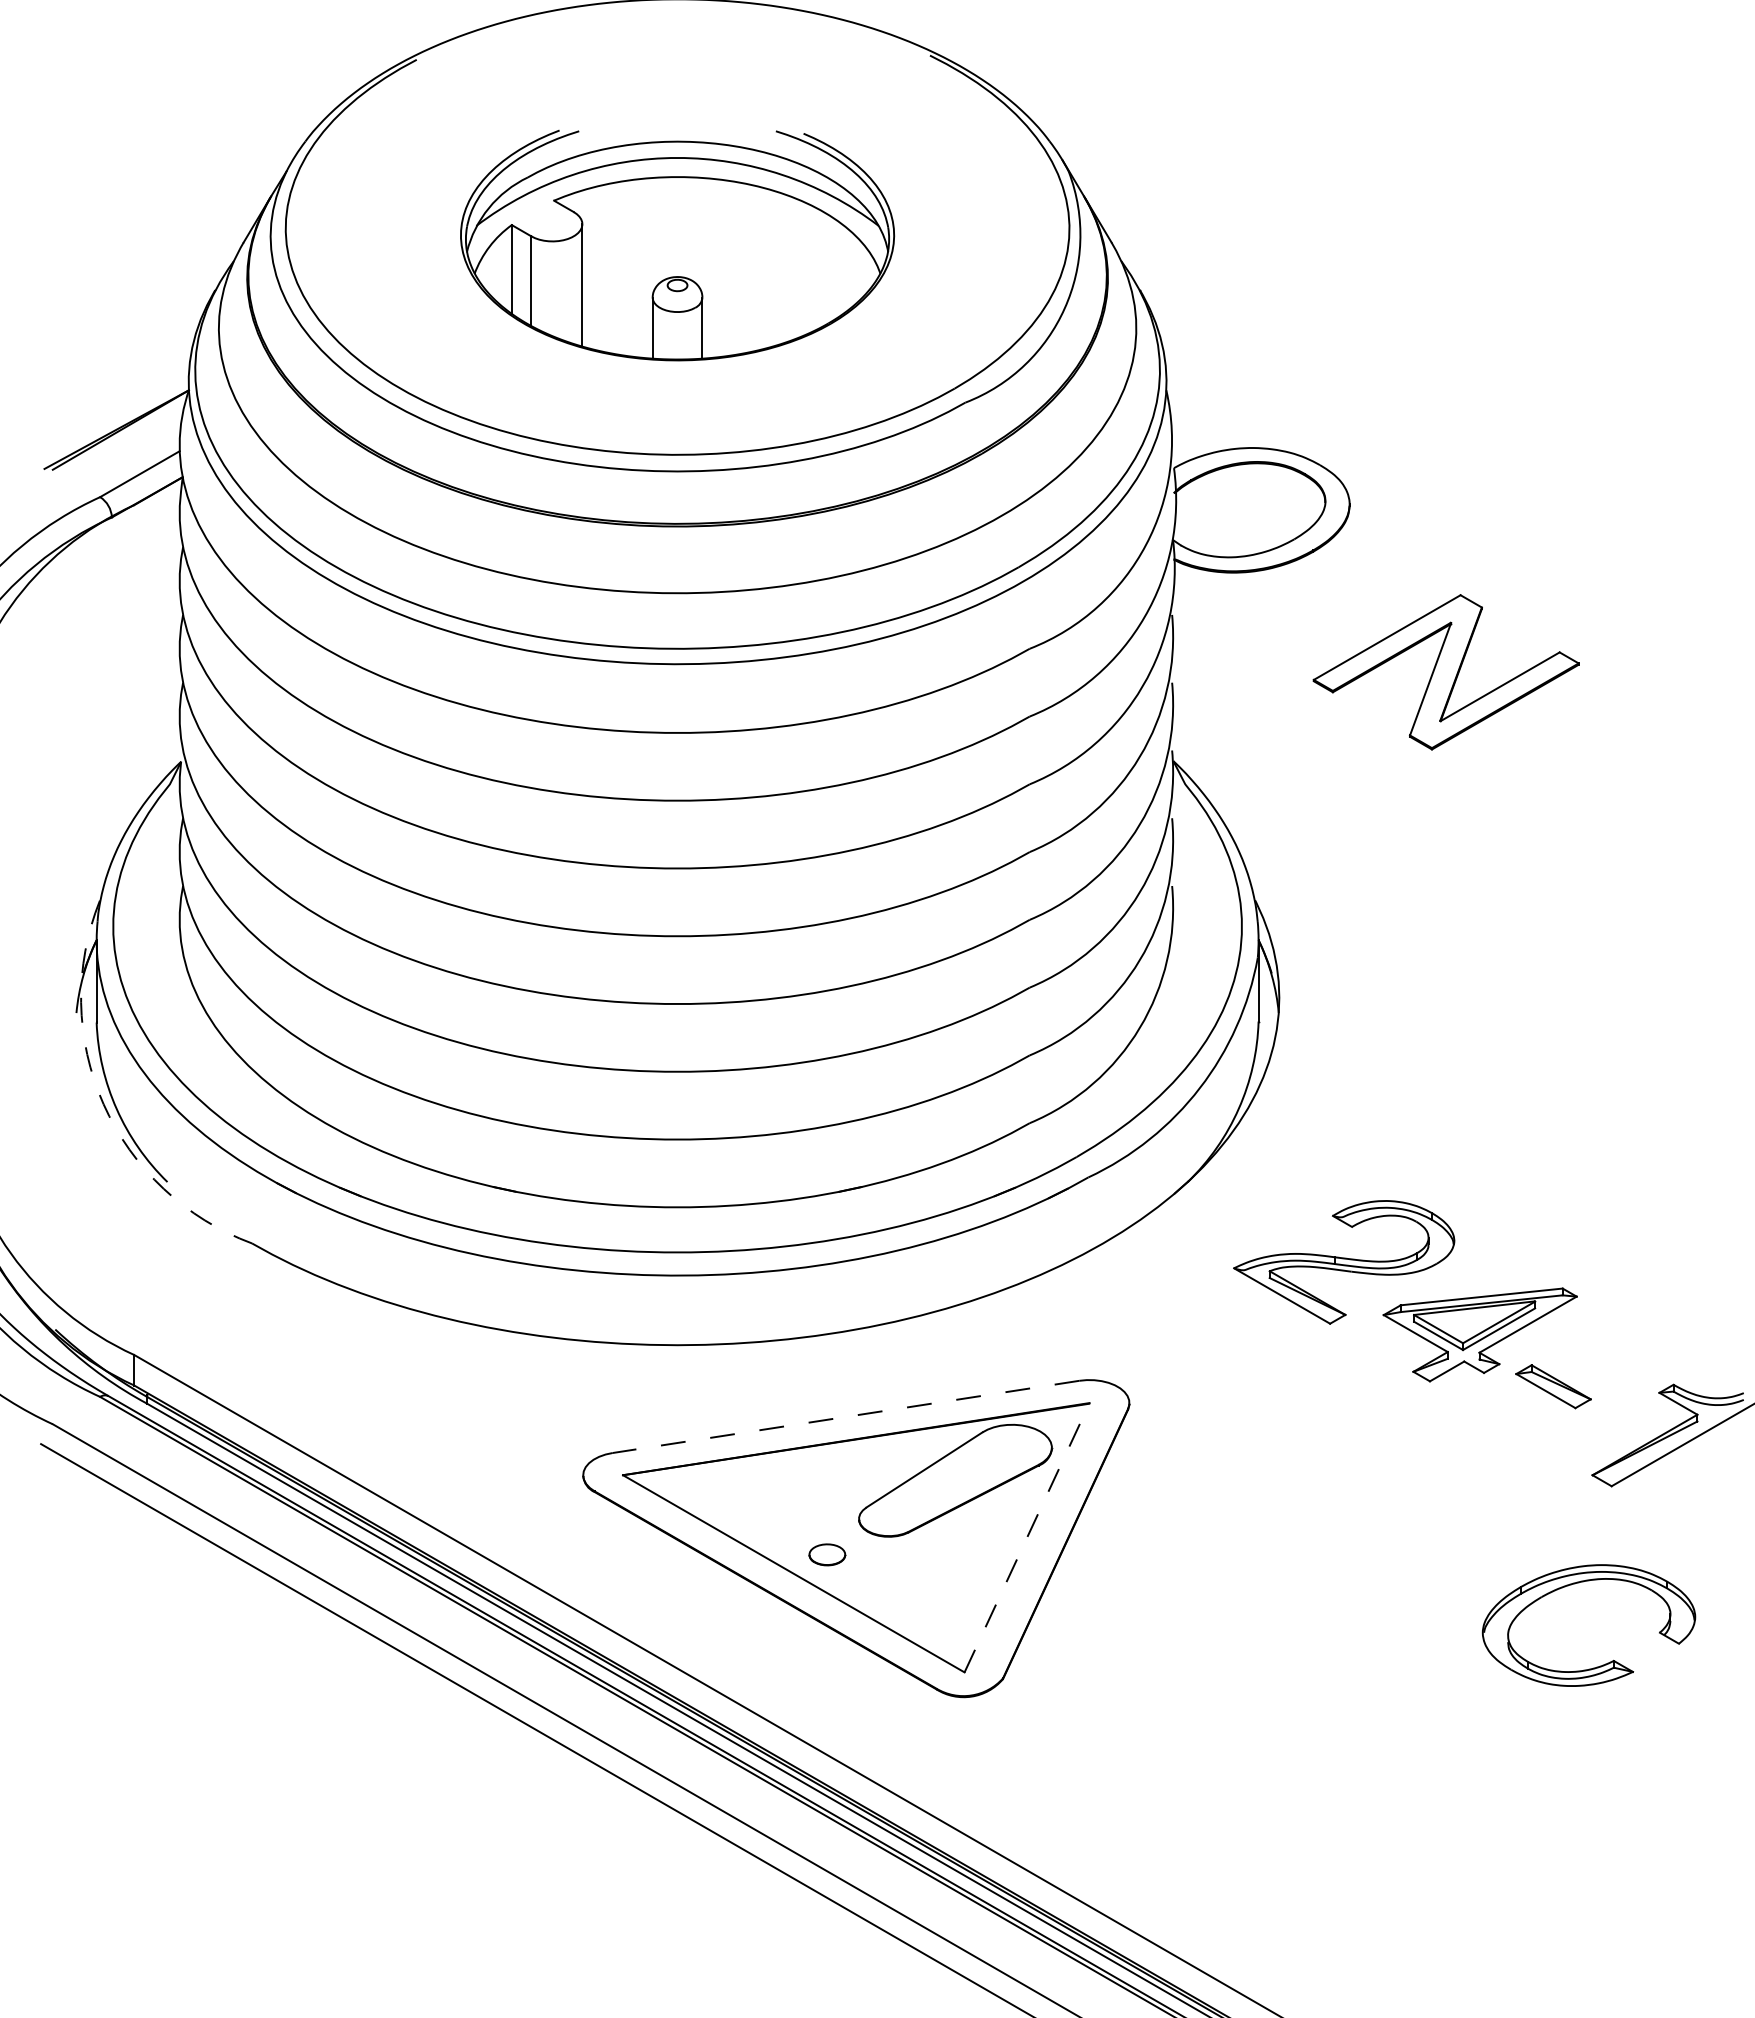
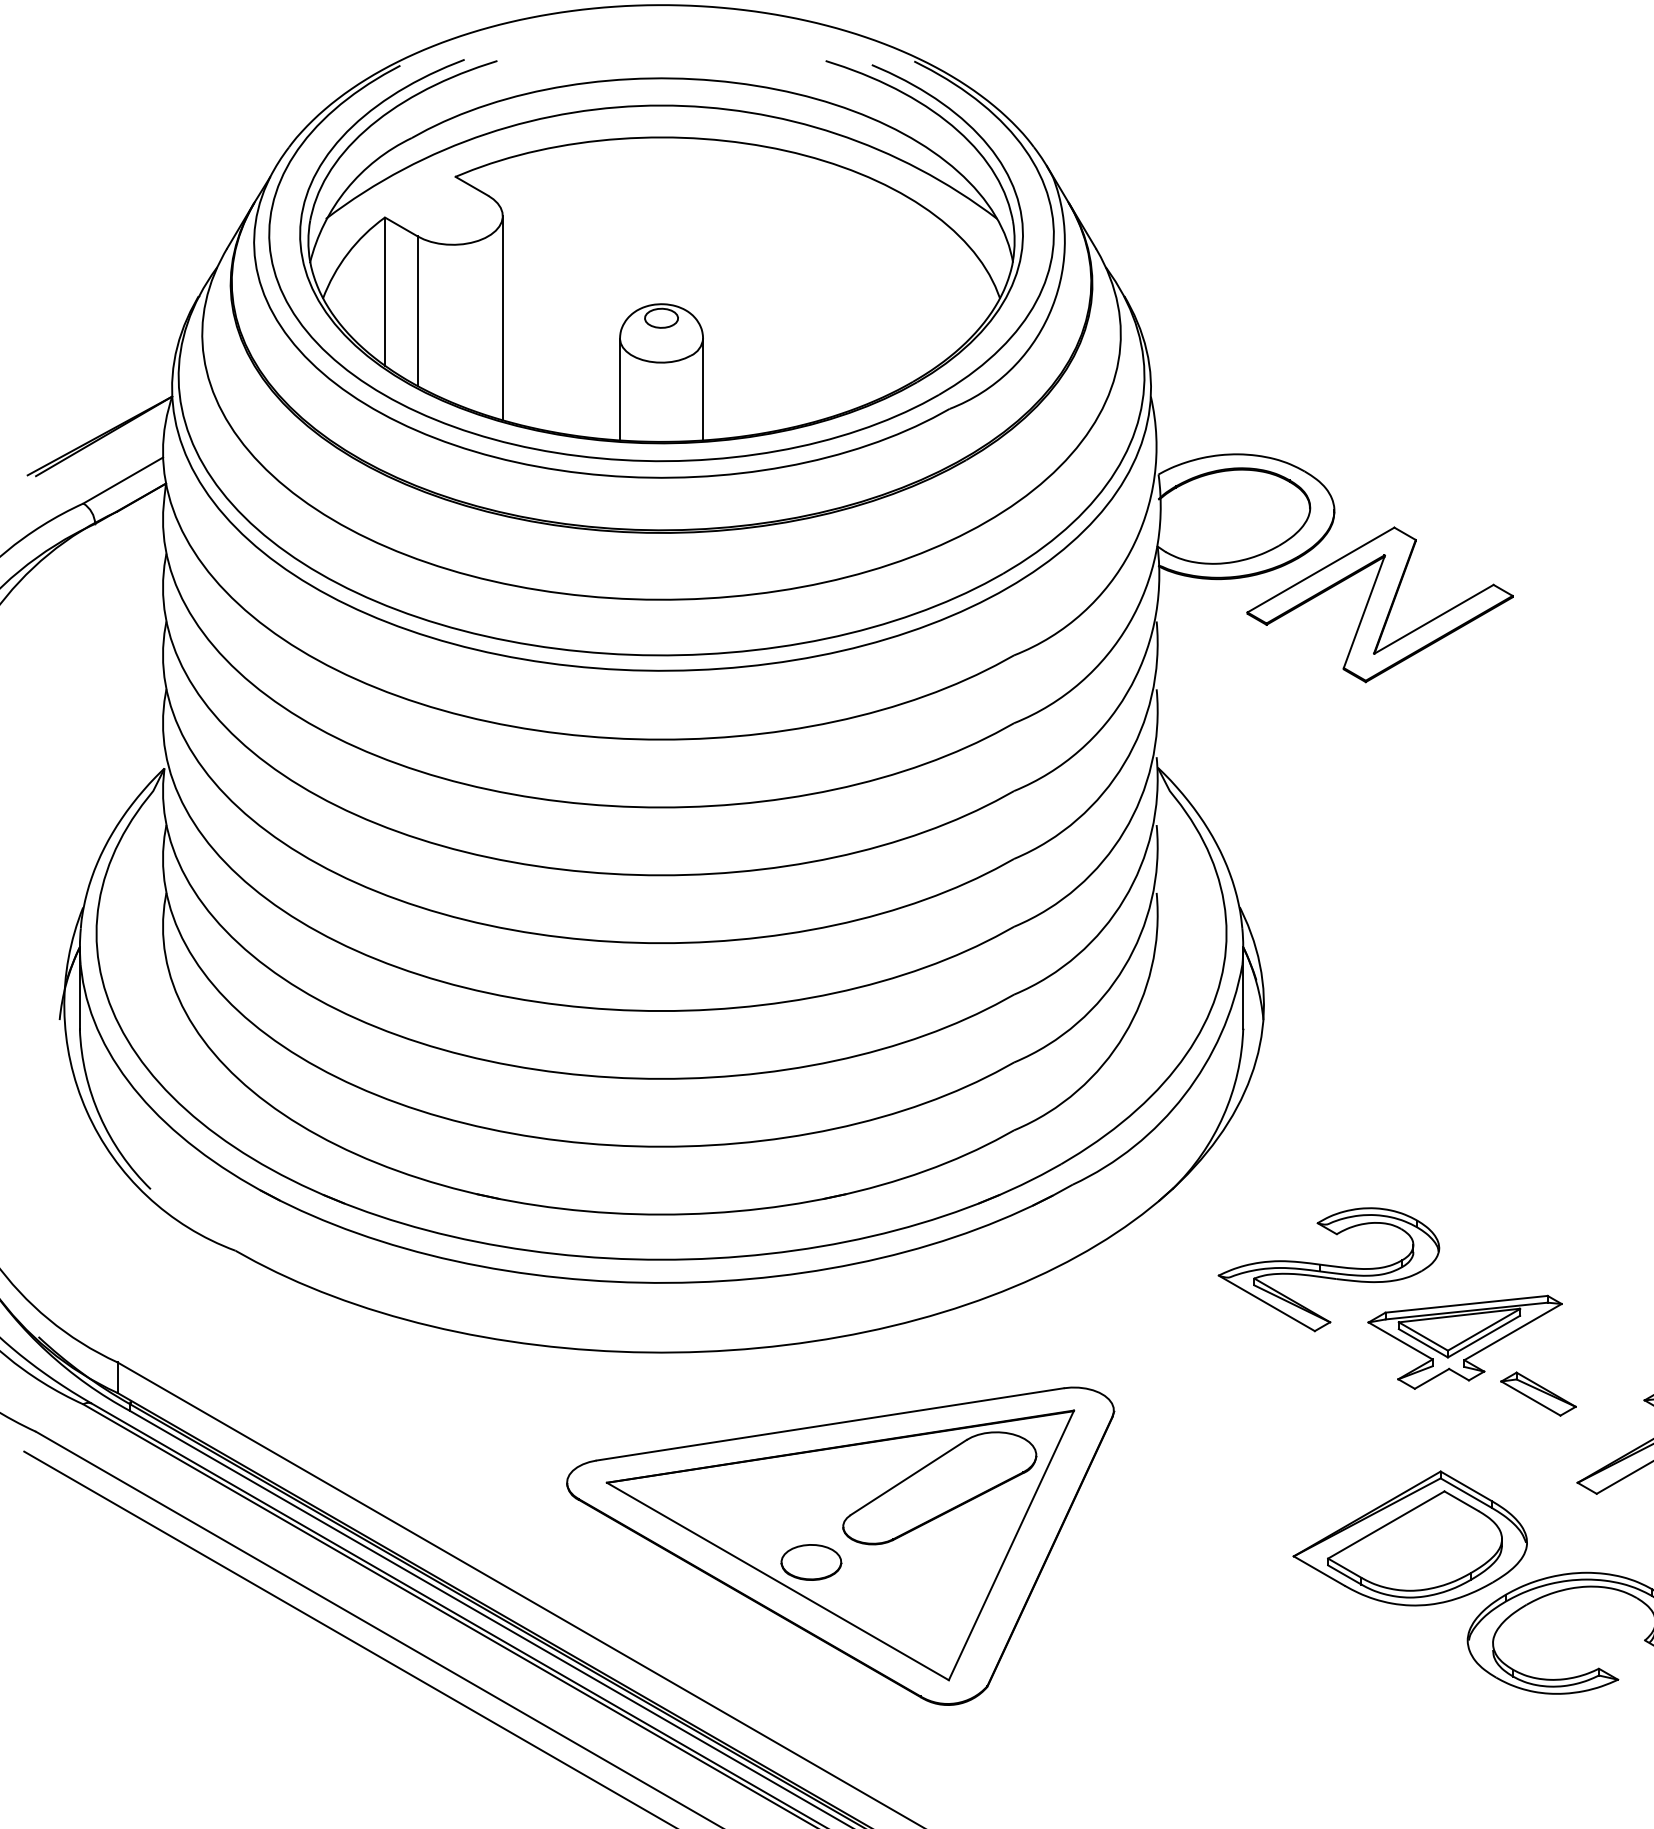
part: (677, 245) -> (661, 251), size x1.67
part: (1445, 672) -> (1379, 605), moved
arc: (103, 1104) -> (86, 1111), dashed -> solid
line: (845, 1416) -> (829, 1424), dashed -> solid
part: (1424, 1530) -> (1409, 1538), added
line: (1027, 1537) -> (1011, 1545), dashed -> solid
part: (827, 1554) -> (811, 1562), size x1.67

